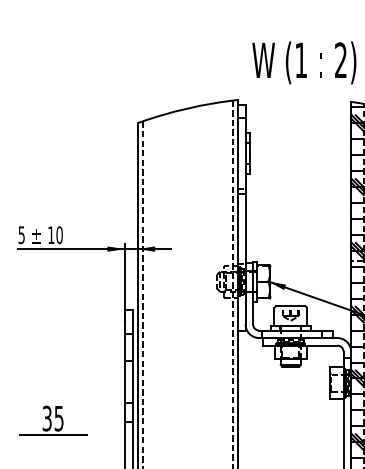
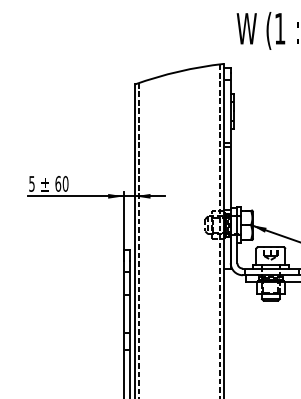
text: (51, 235) -> (58, 184), 10 -> 60
part: (53, 420) -> (60, 348), removed

